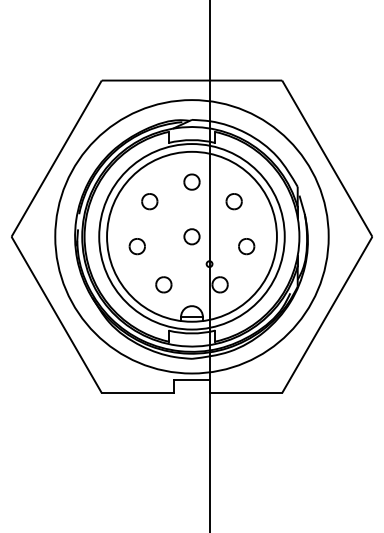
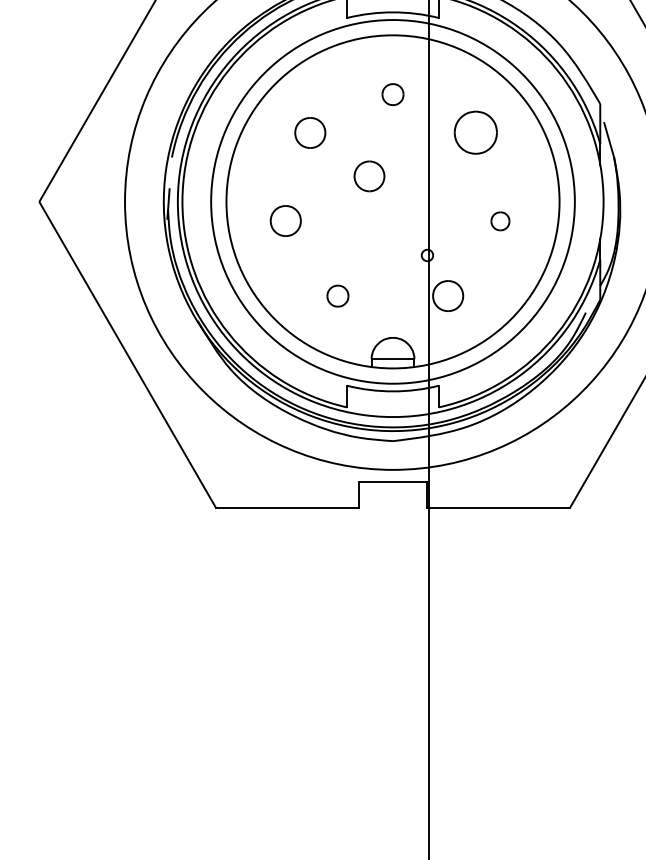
part: (191, 181) -> (392, 93), size x0.7
part: (233, 201) -> (474, 132), size x1.4
part: (191, 236) -> (368, 175), moved
part: (246, 246) -> (499, 220), size x0.6
part: (163, 284) -> (337, 295), size x0.7

